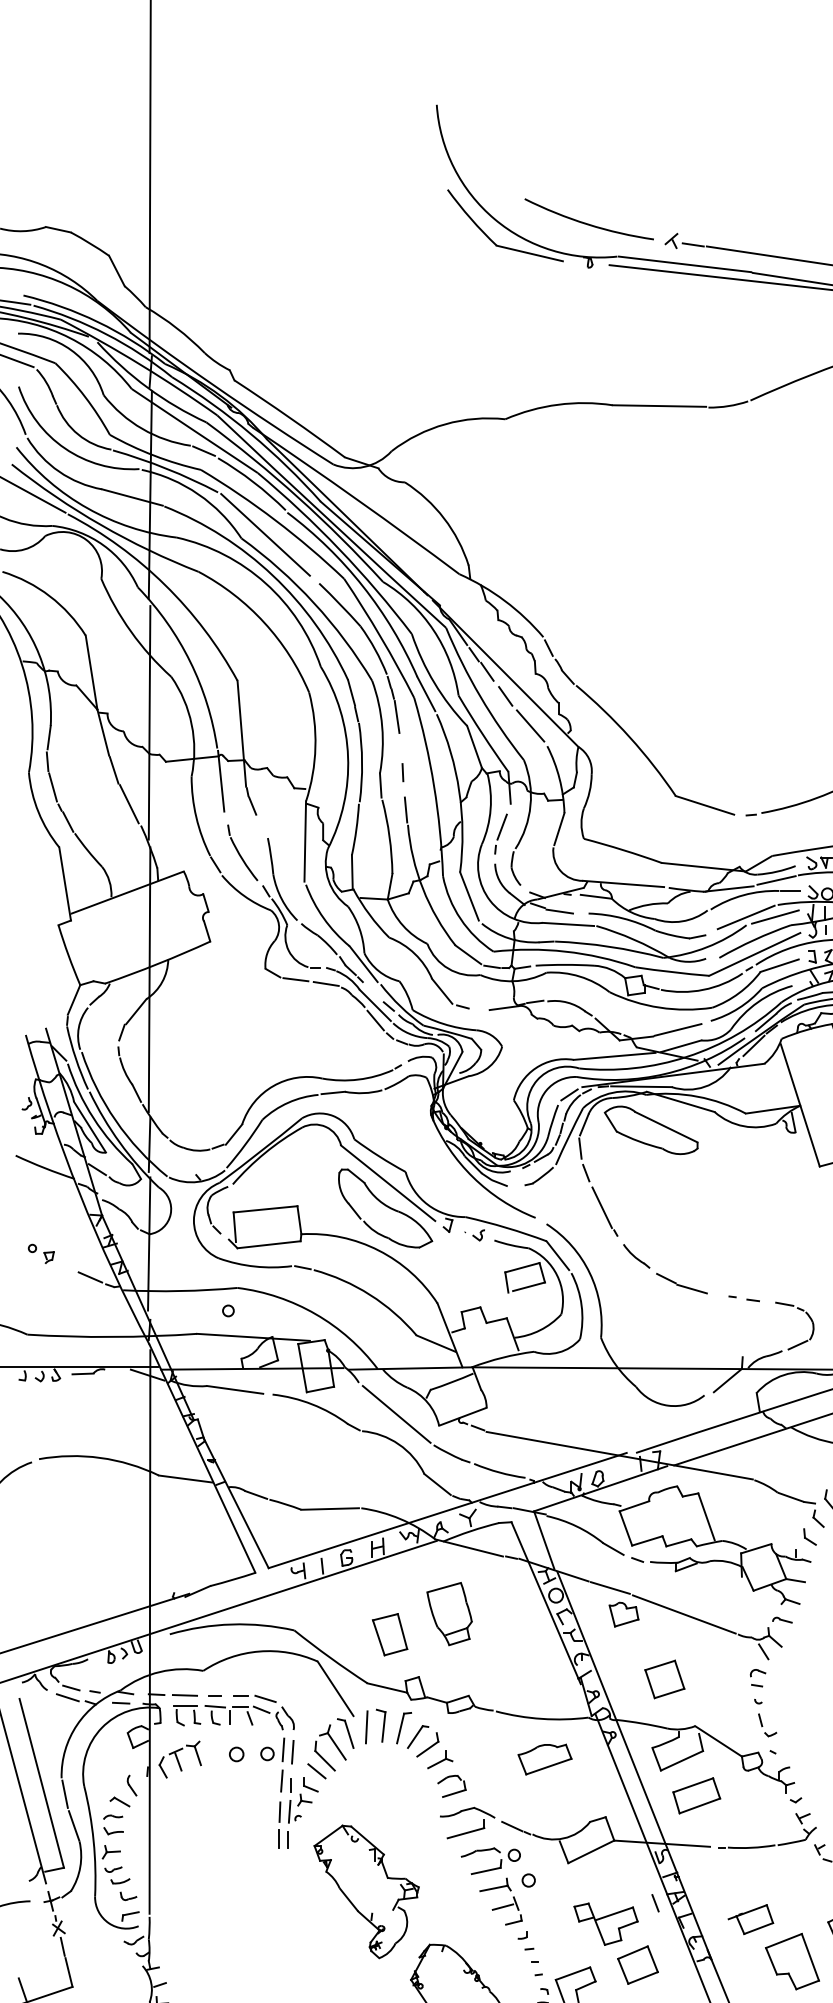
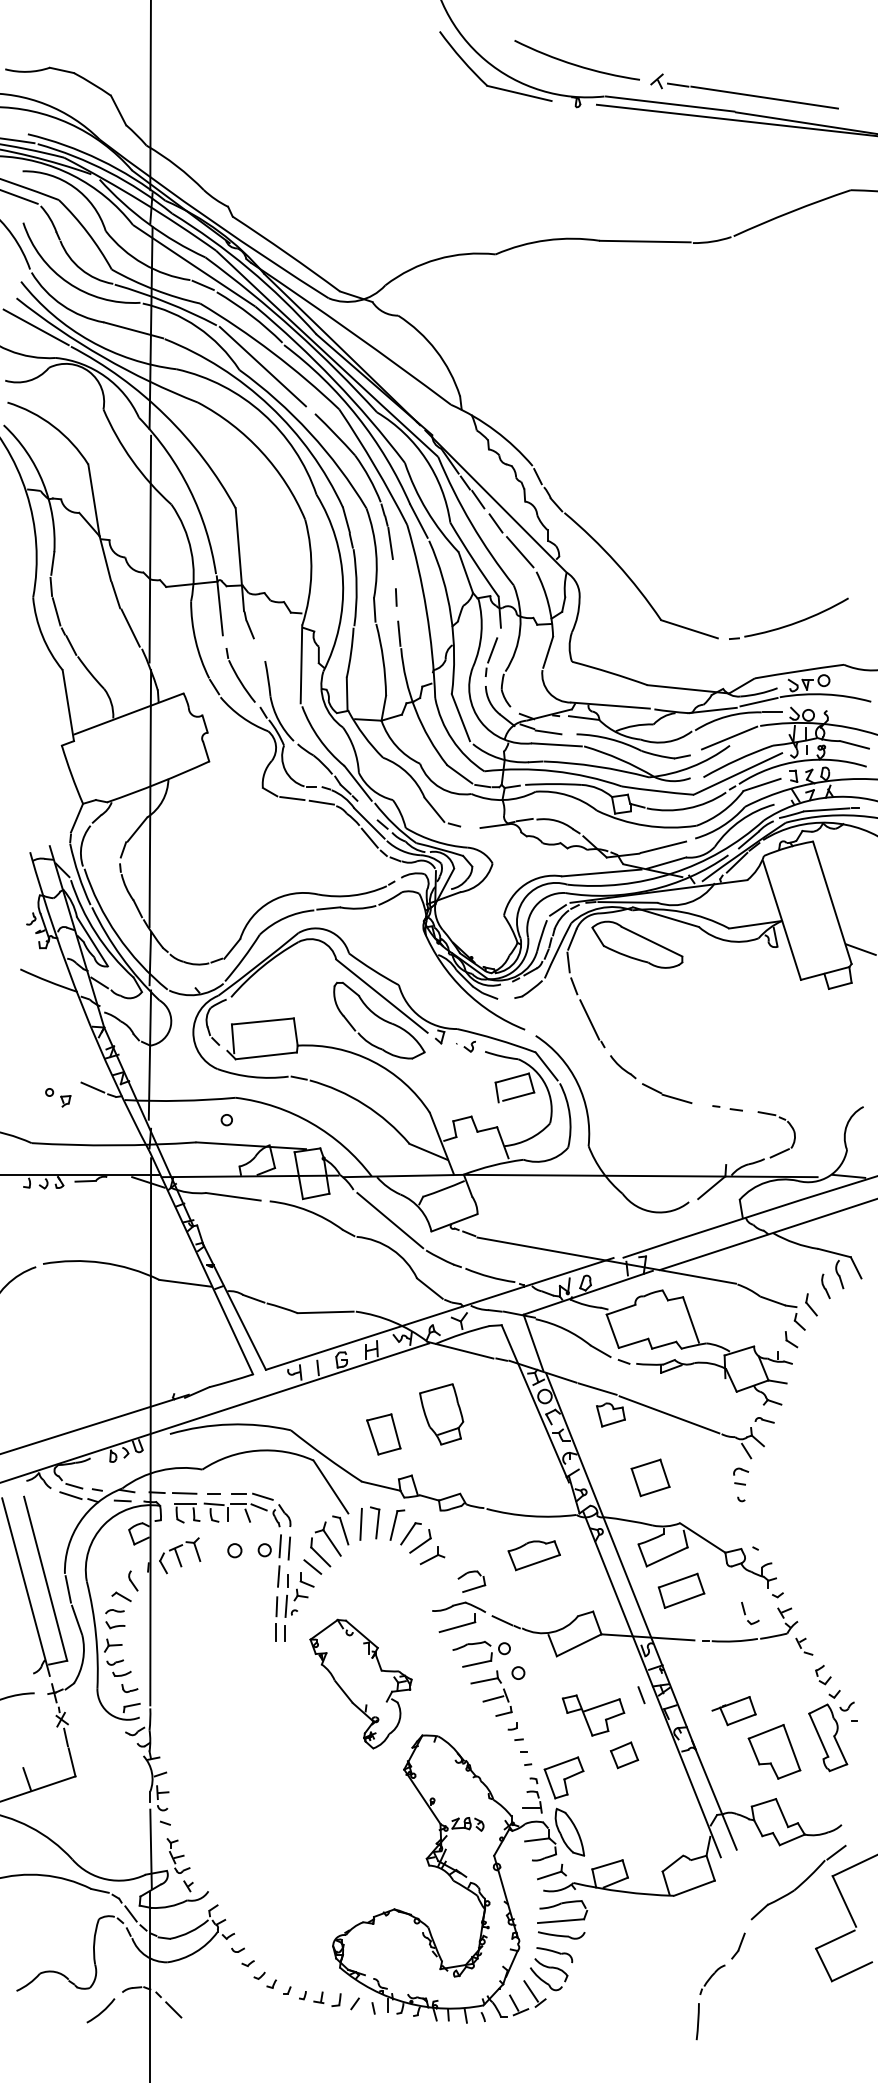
line: (774, 916) -> (757, 737), removed
part: (41, 1253) -> (58, 1097), moved
part: (767, 1725) -> (750, 1613), moved
part: (453, 1792) -> (473, 1587), moved
part: (637, 1965) -> (624, 1755), size x0.7

